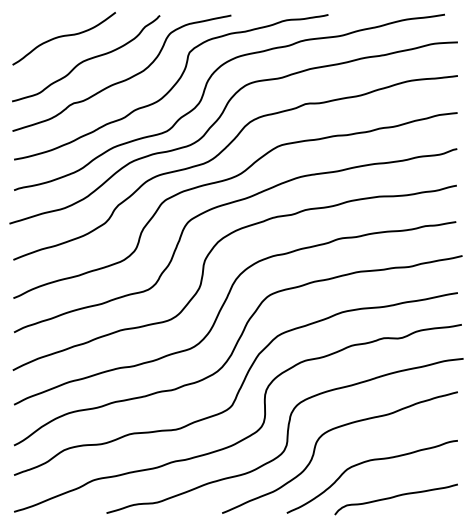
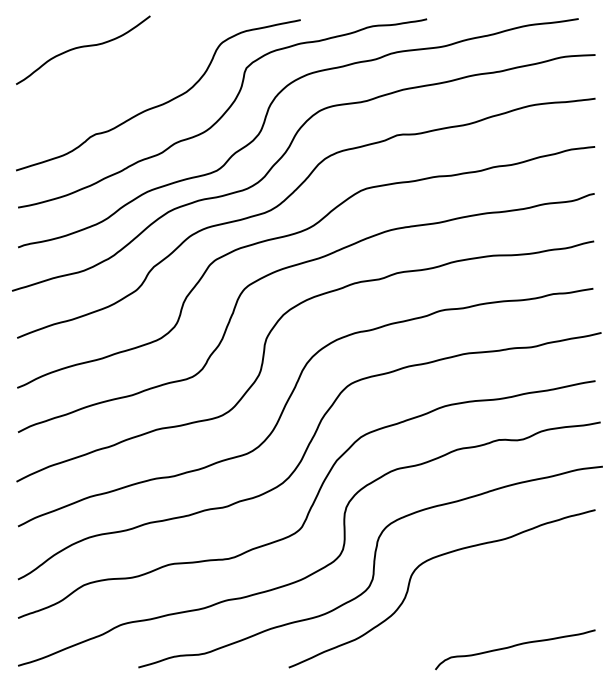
curve: (87, 58) -> (113, 75), removed
curve: (367, 462) -> (477, 601), removed

